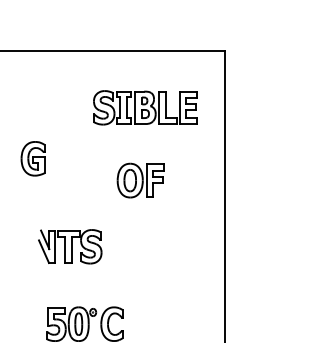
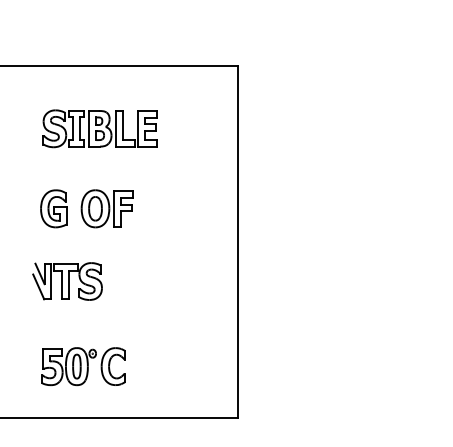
part: (144, 107) -> (99, 128), moved
part: (32, 158) -> (53, 208), moved
part: (140, 180) -> (106, 208), moved

